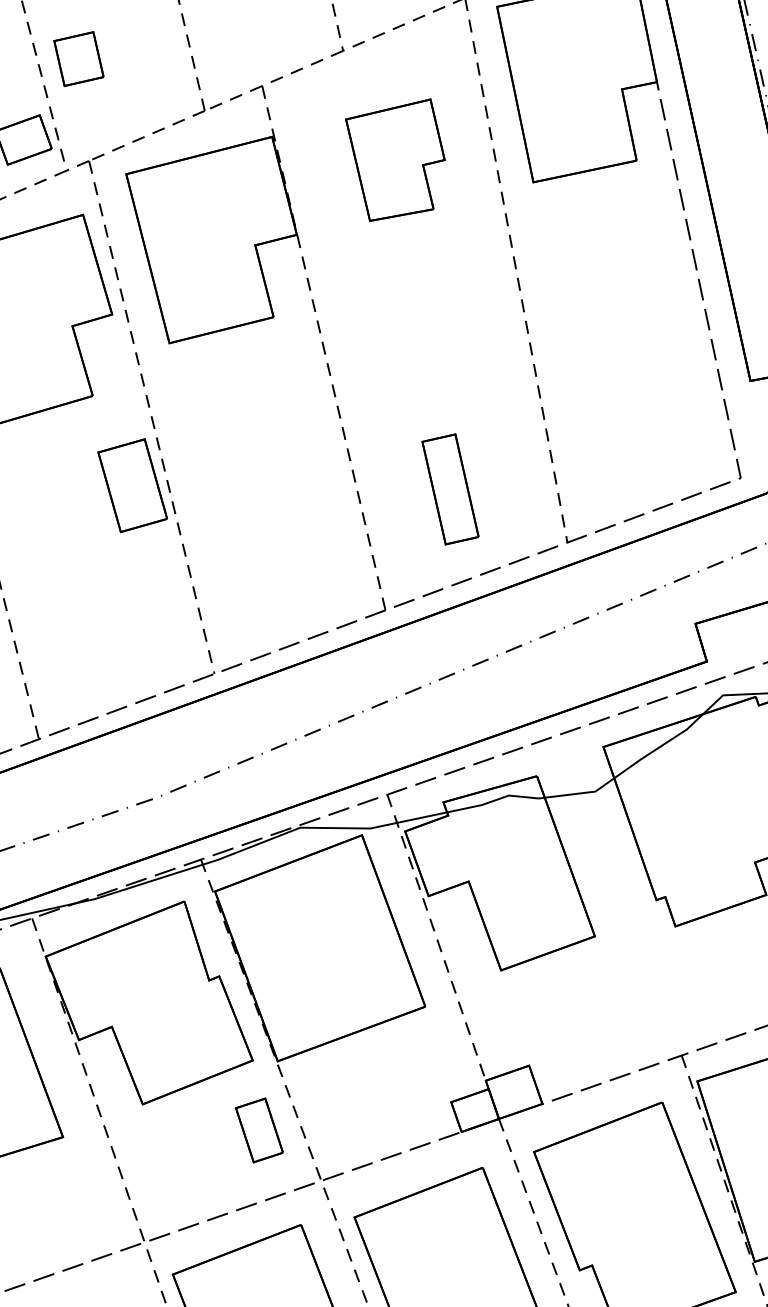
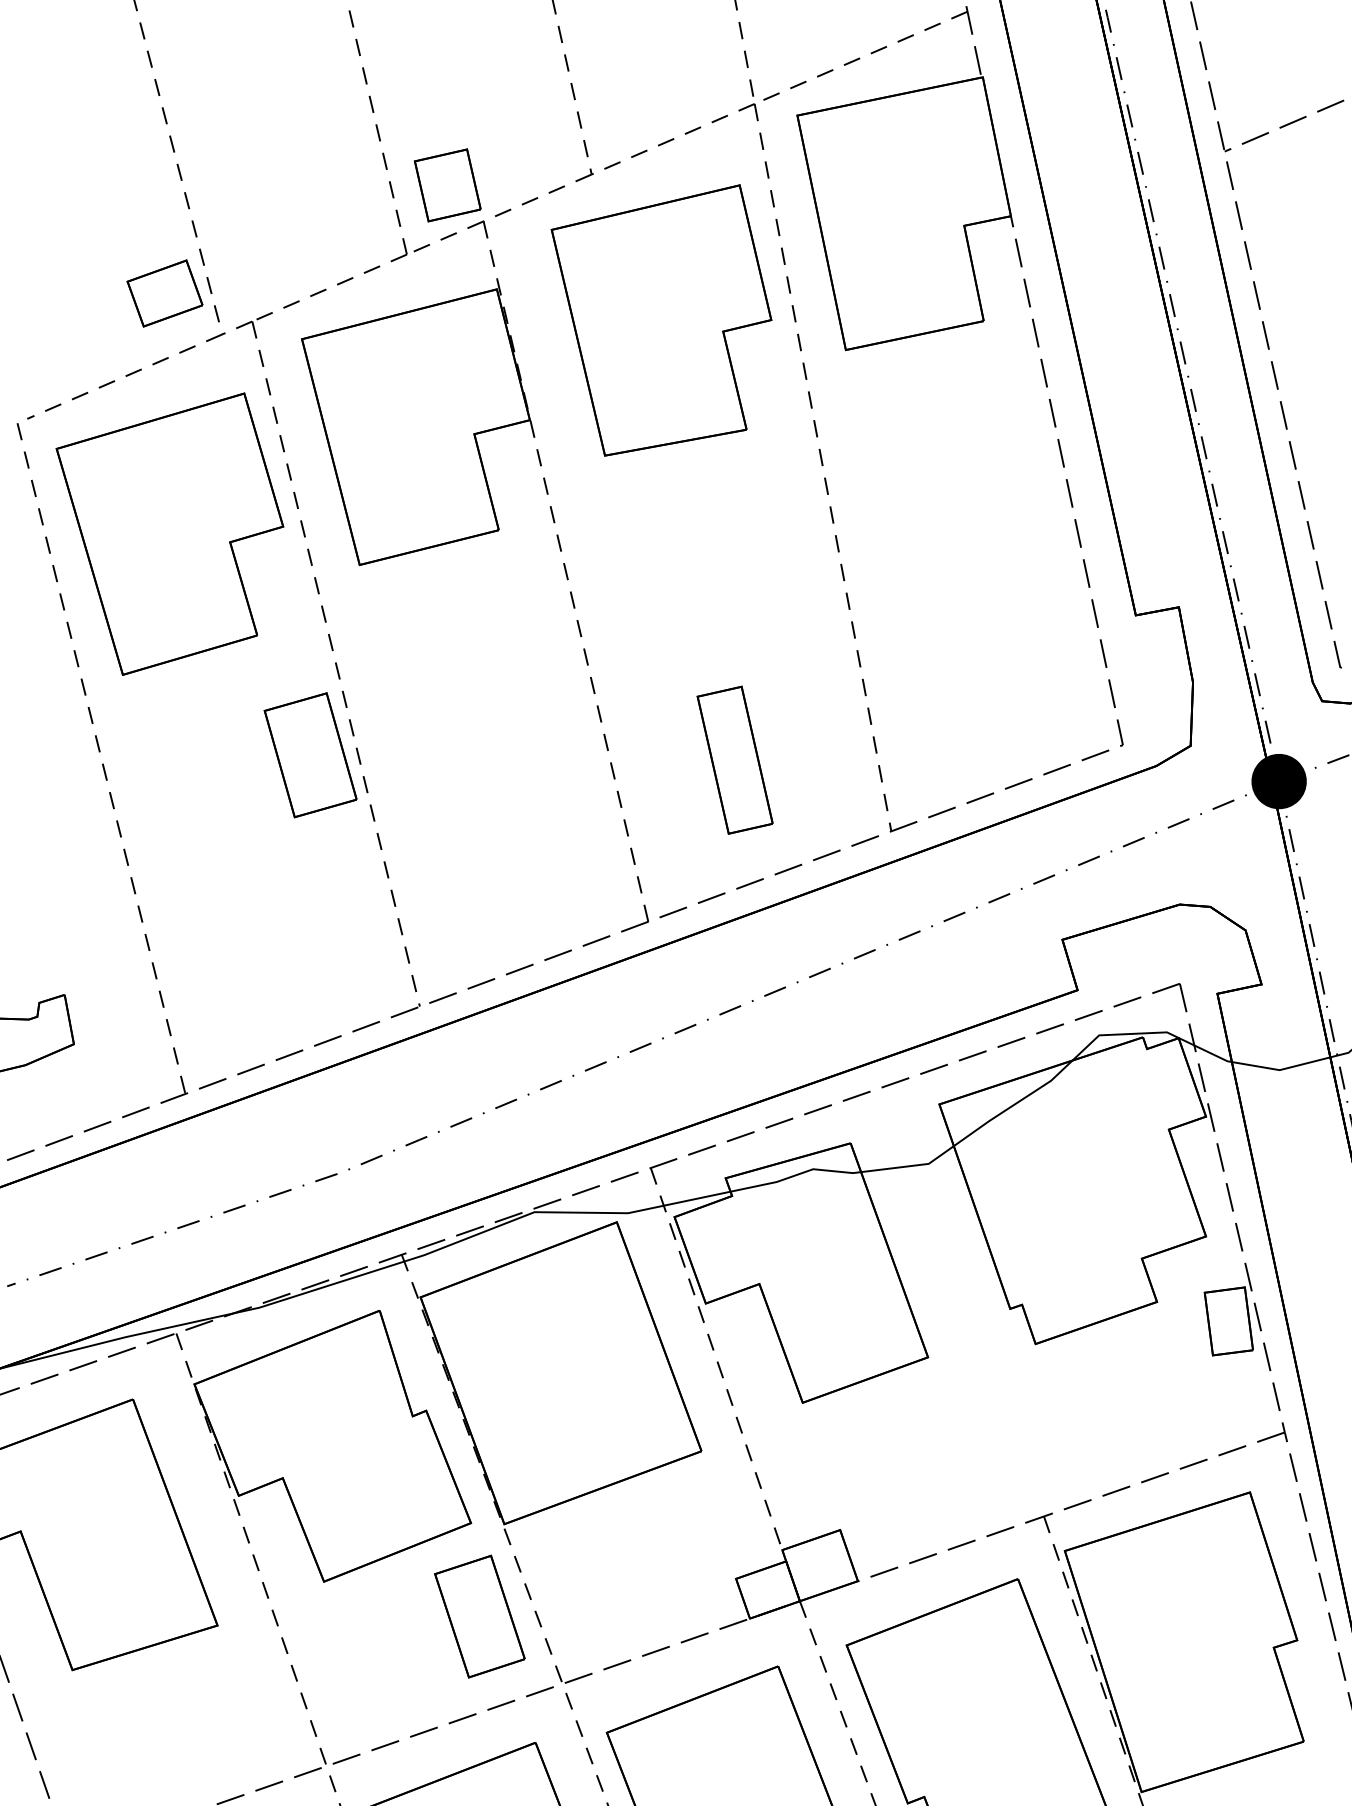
part: (78, 59) -> (447, 185), moved
part: (395, 160) -> (661, 320), size x1.67
part: (259, 1130) -> (479, 1616), size x1.43

